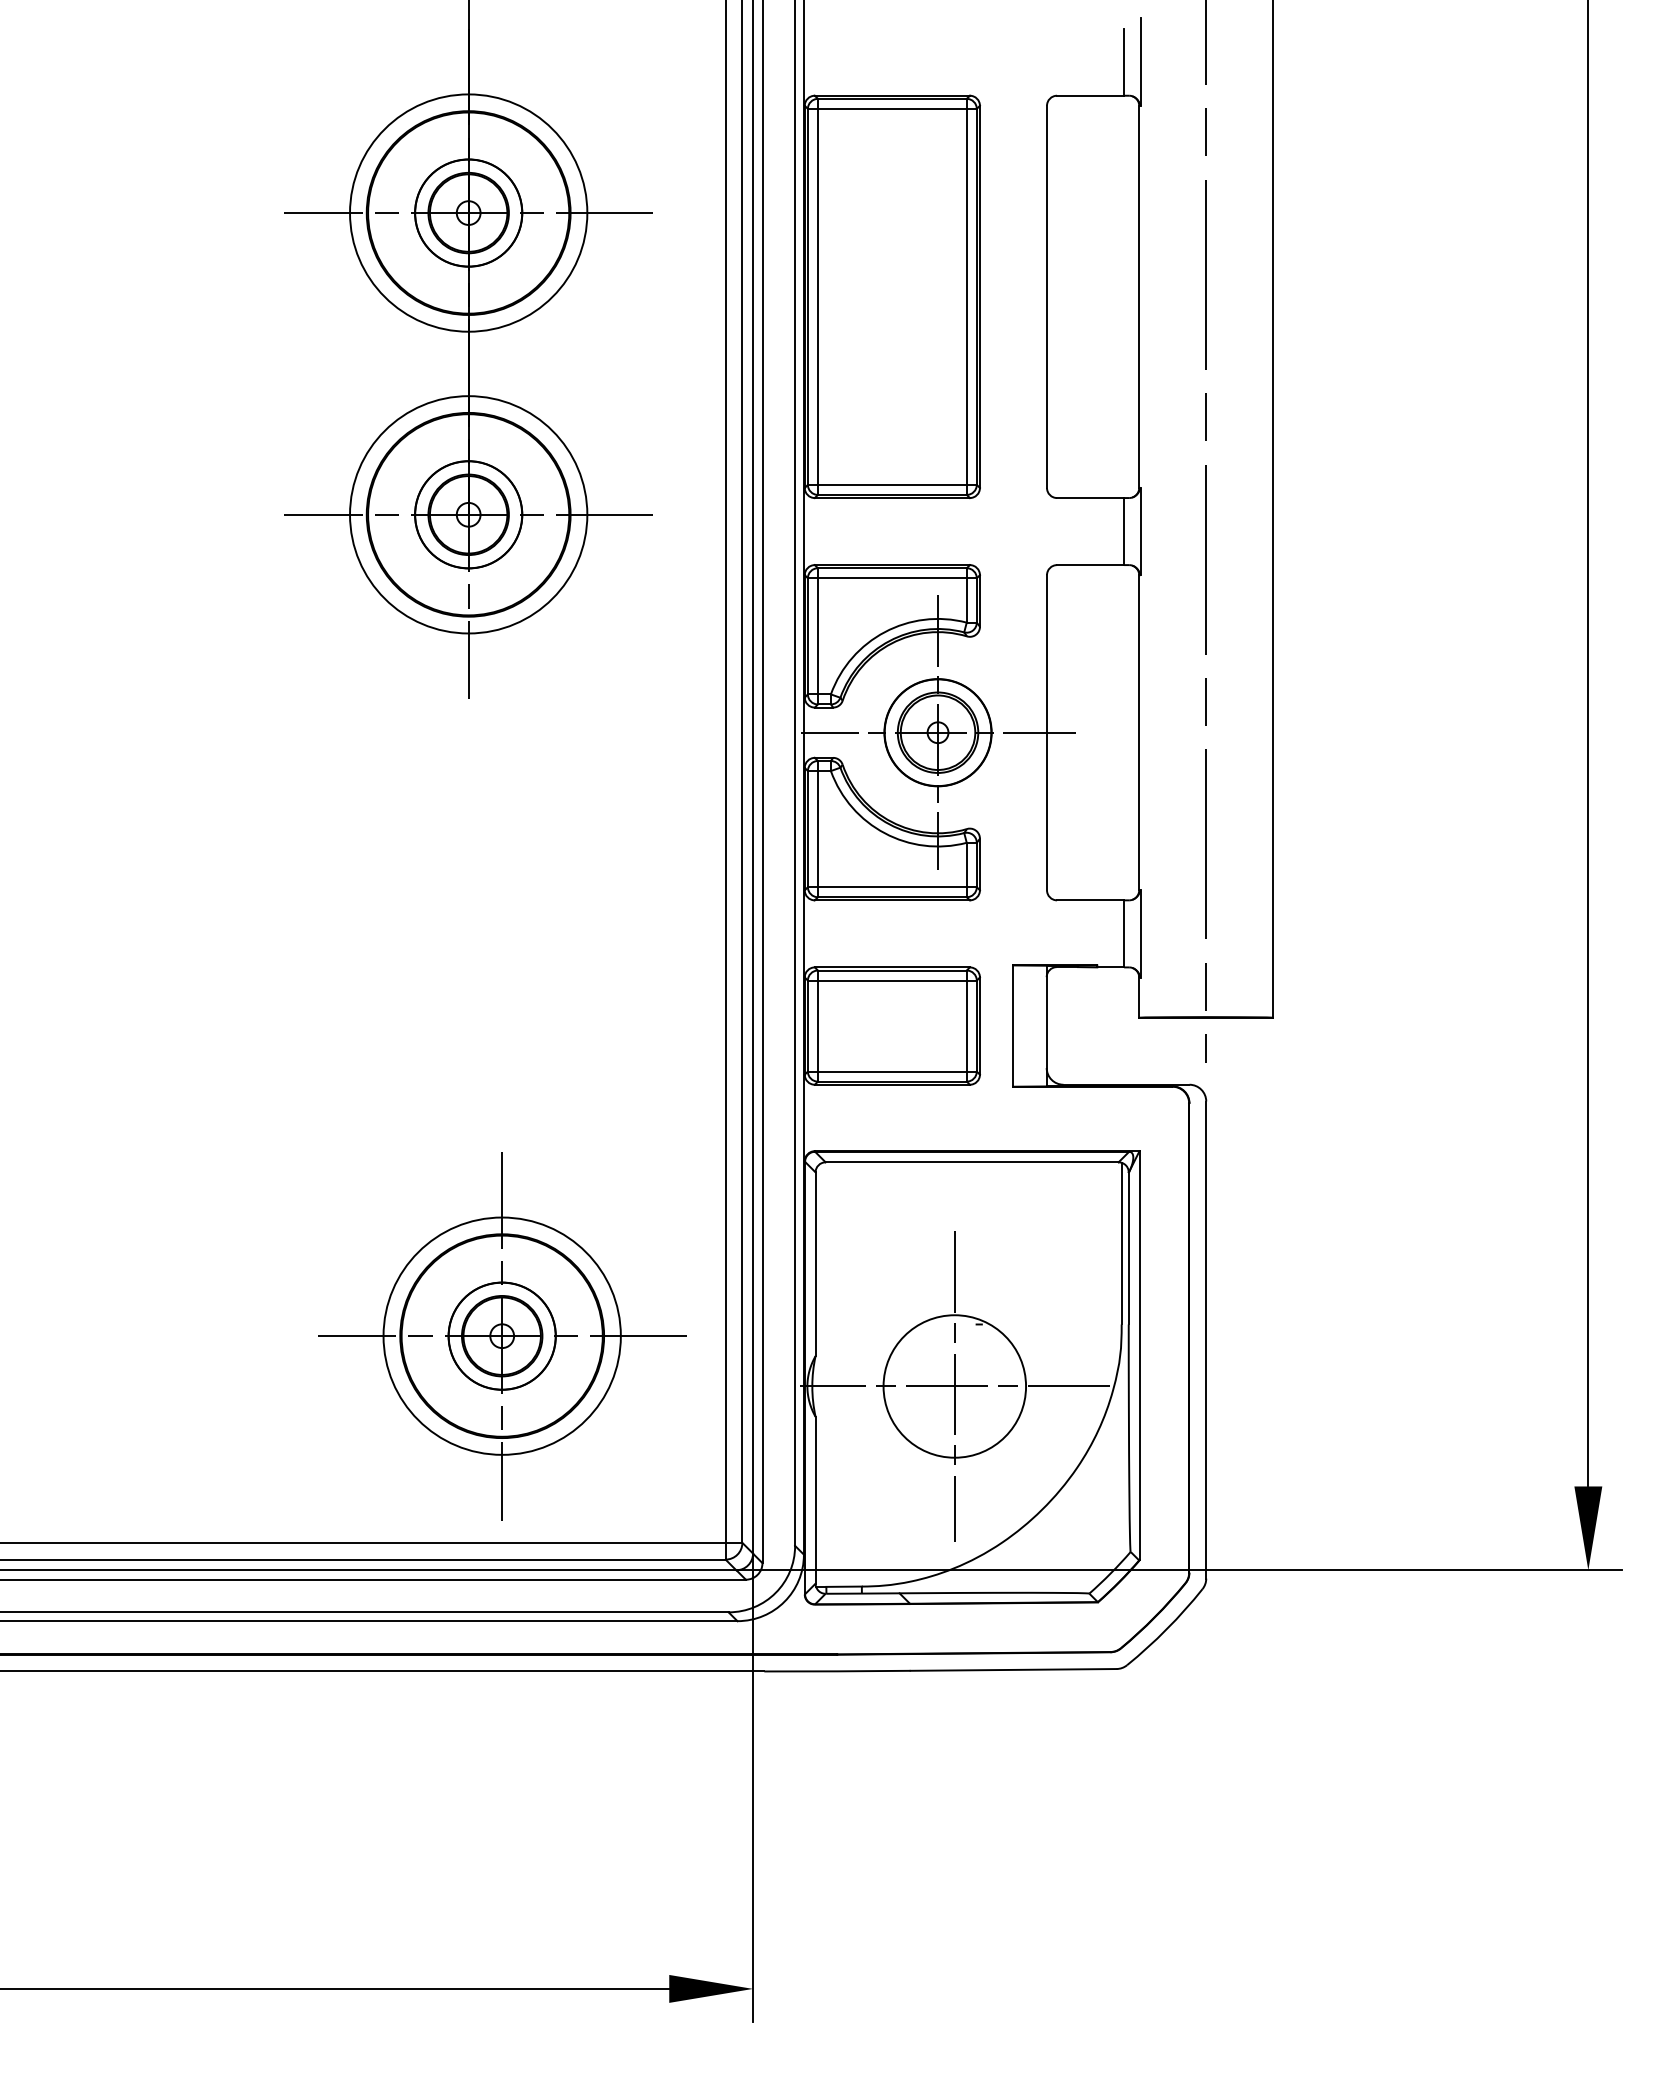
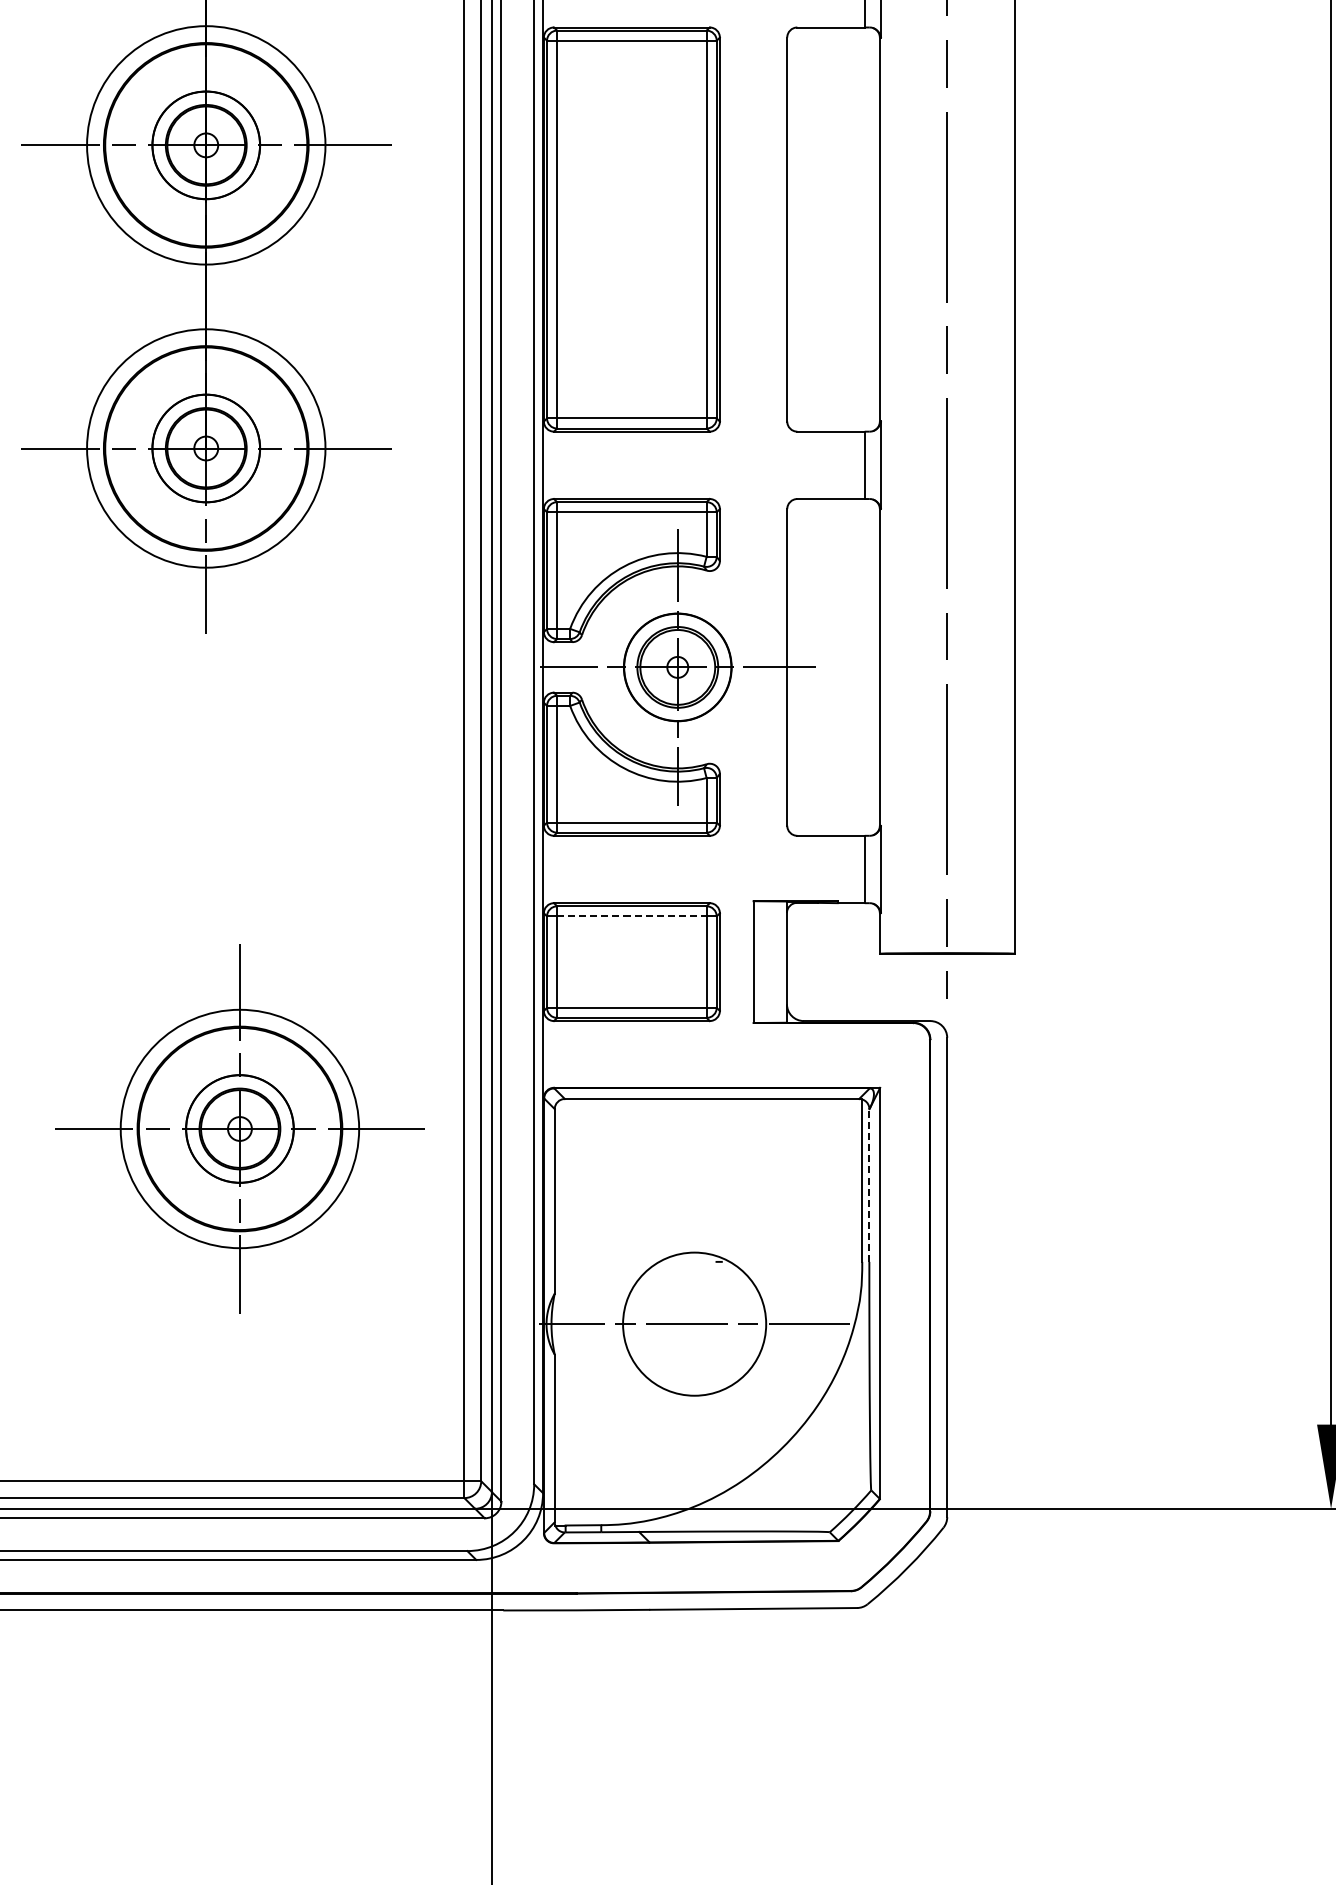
line: (892, 980) -> (632, 916), solid -> dashed
line: (1128, 1247) -> (869, 1184), solid -> dashed
part: (502, 1336) -> (240, 1129), moved
line: (954, 1386) -> (694, 1324), removed

